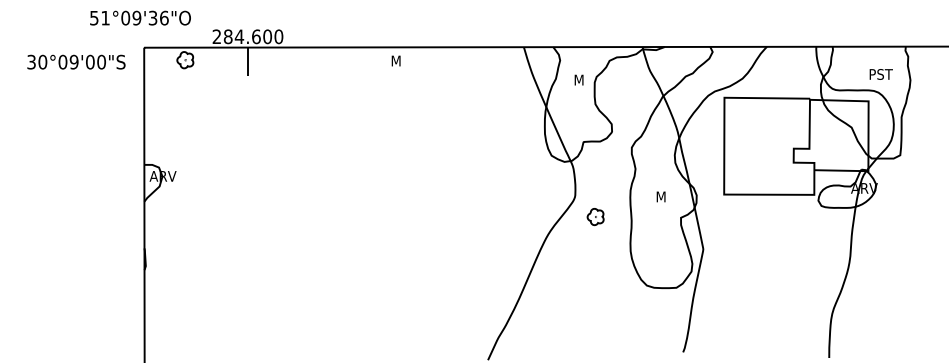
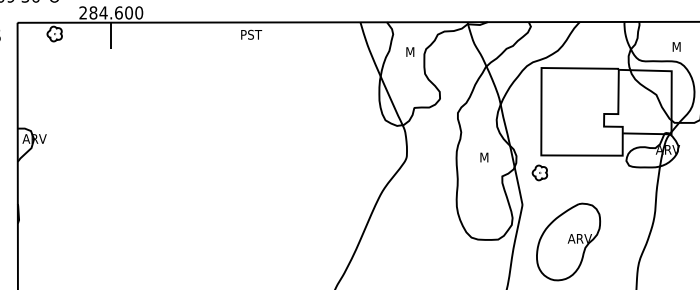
text: (403, 60) -> (251, 34), M -> PST
text: (881, 74) -> (683, 46), PST -> M
part: (595, 217) -> (539, 173), moved
part: (754, 290) -> (568, 242), added

